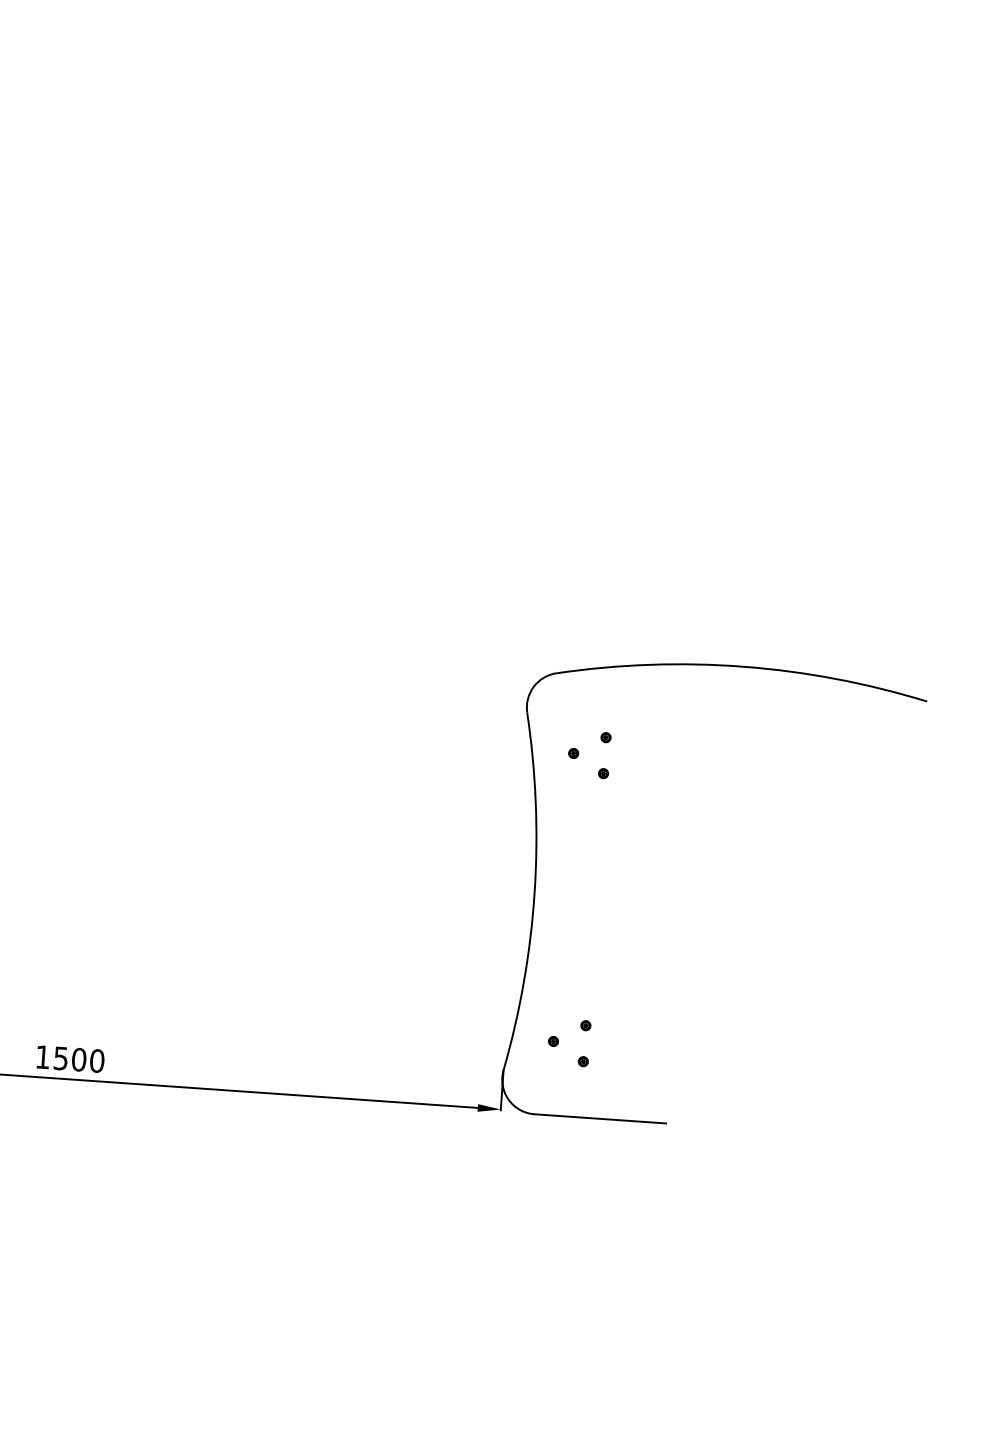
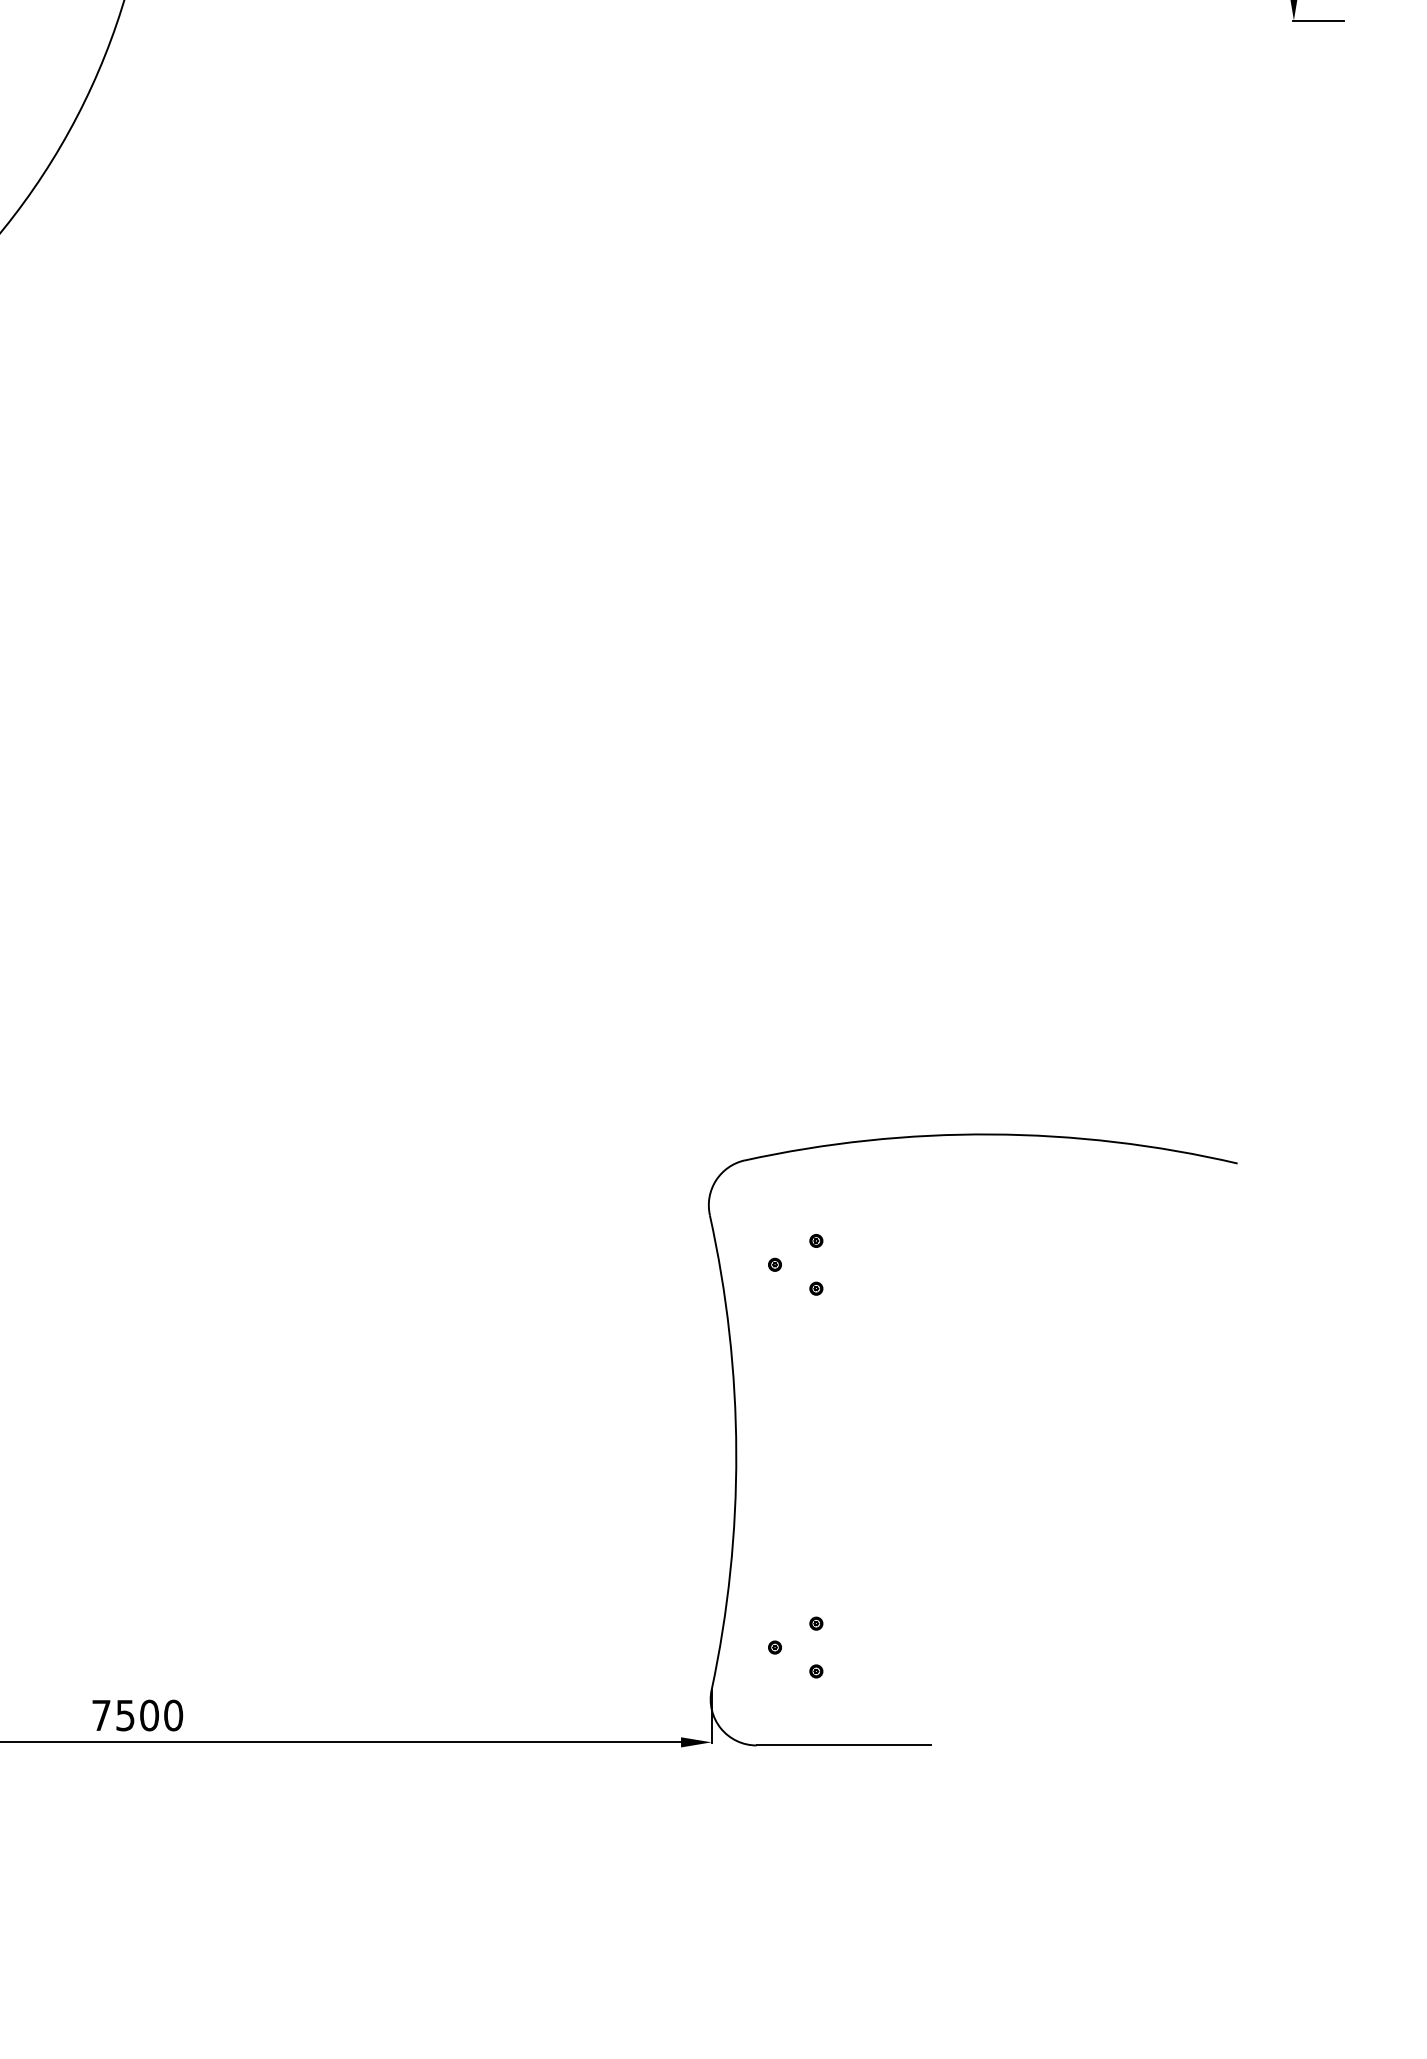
text: (43, 1057) -> (101, 1715), 1500 -> 7500

